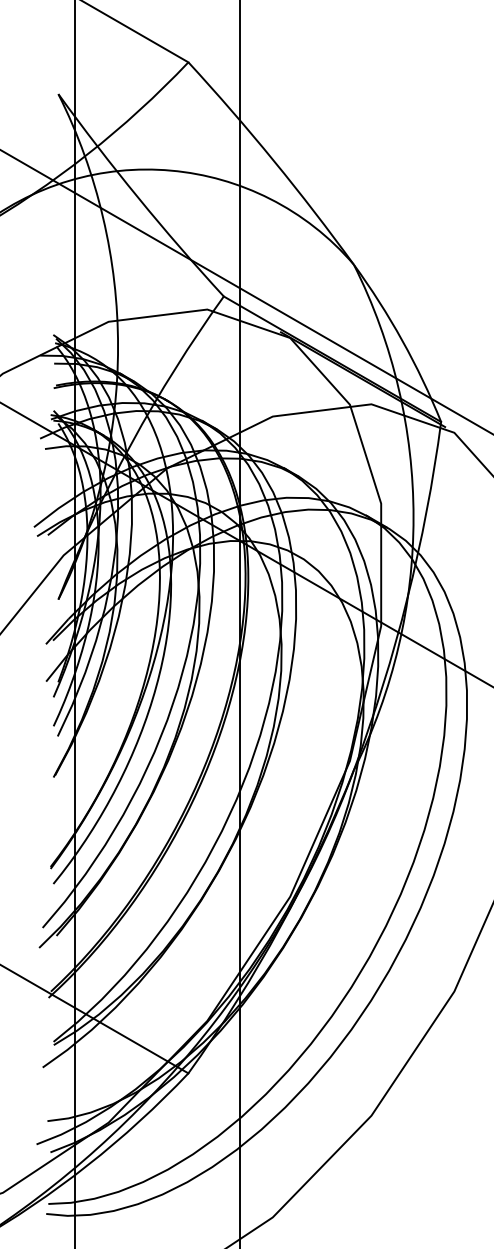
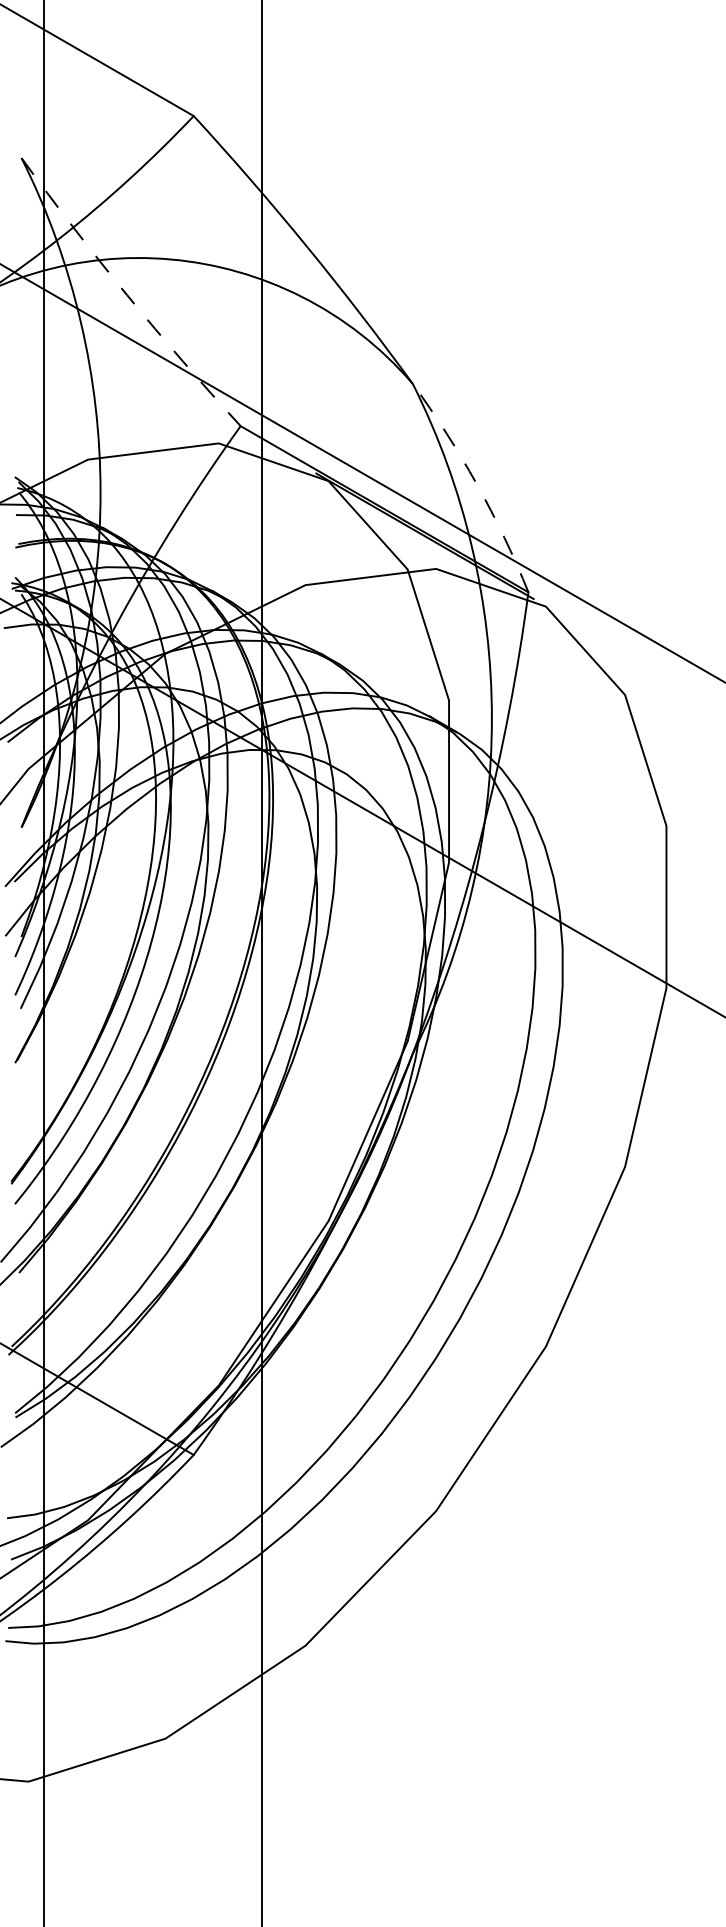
arc: (138, 197) -> (127, 295), solid -> dashed
arc: (402, 340) -> (477, 484), solid -> dashed

